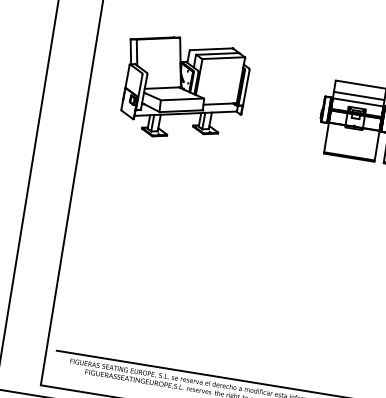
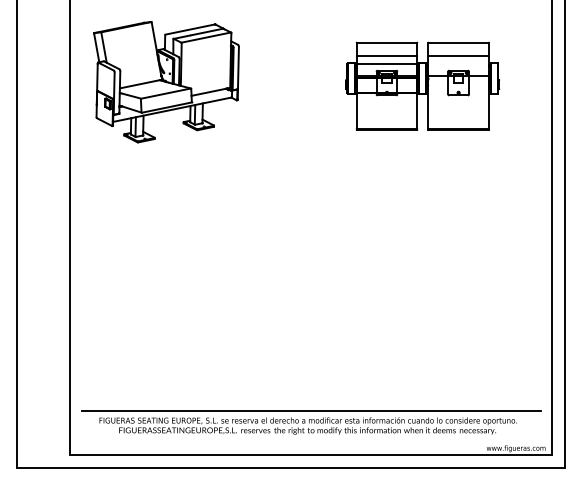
part: (184, 90) -> (166, 82), moved

